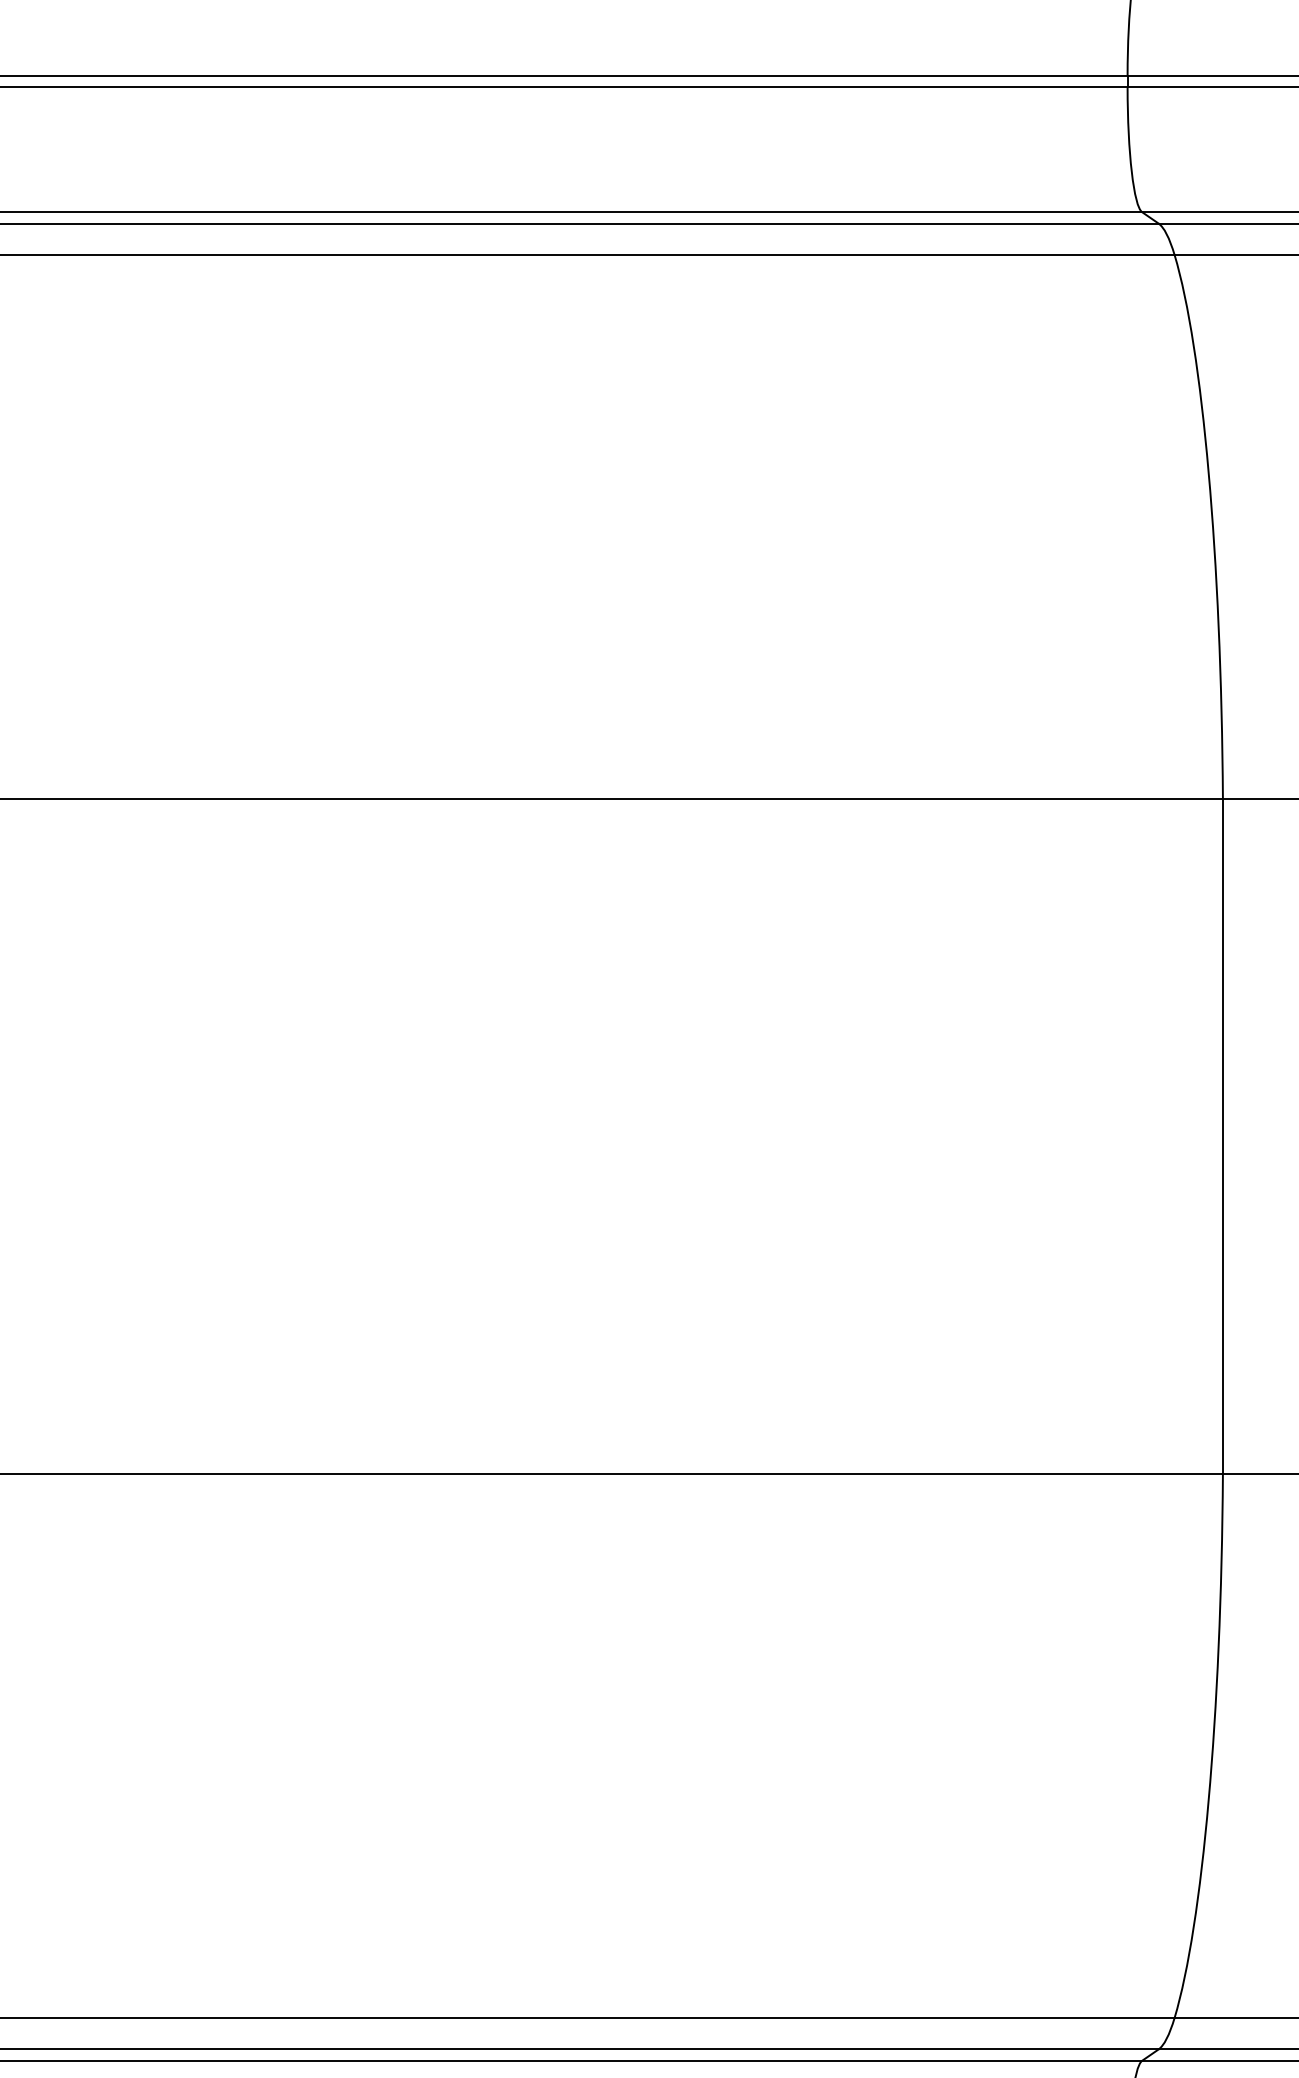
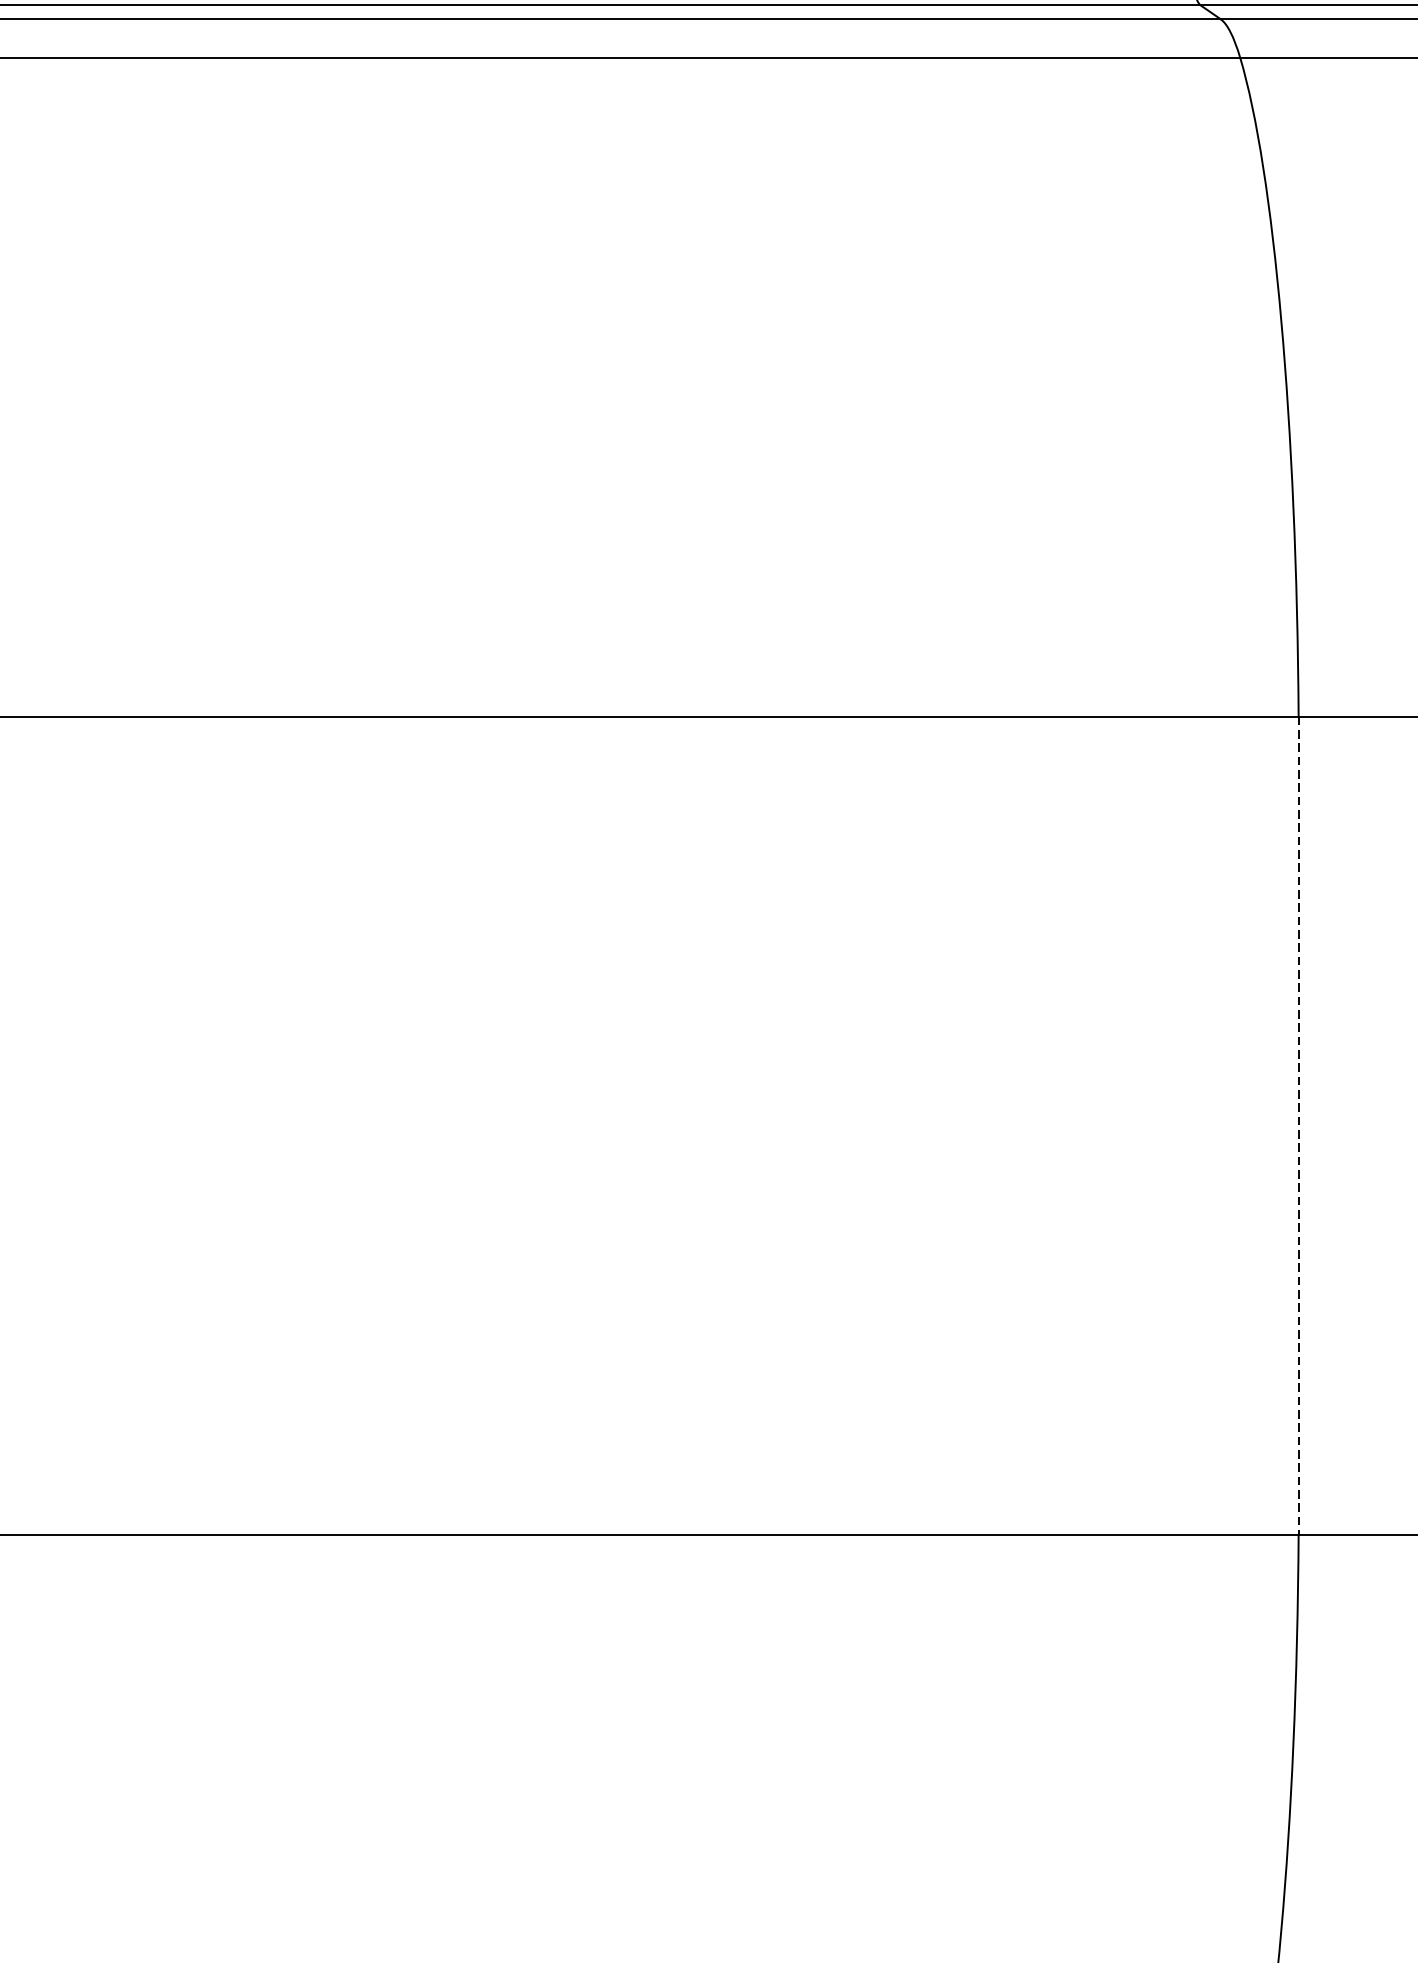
line: (1222, 1136) -> (1298, 1125), solid -> dashed

